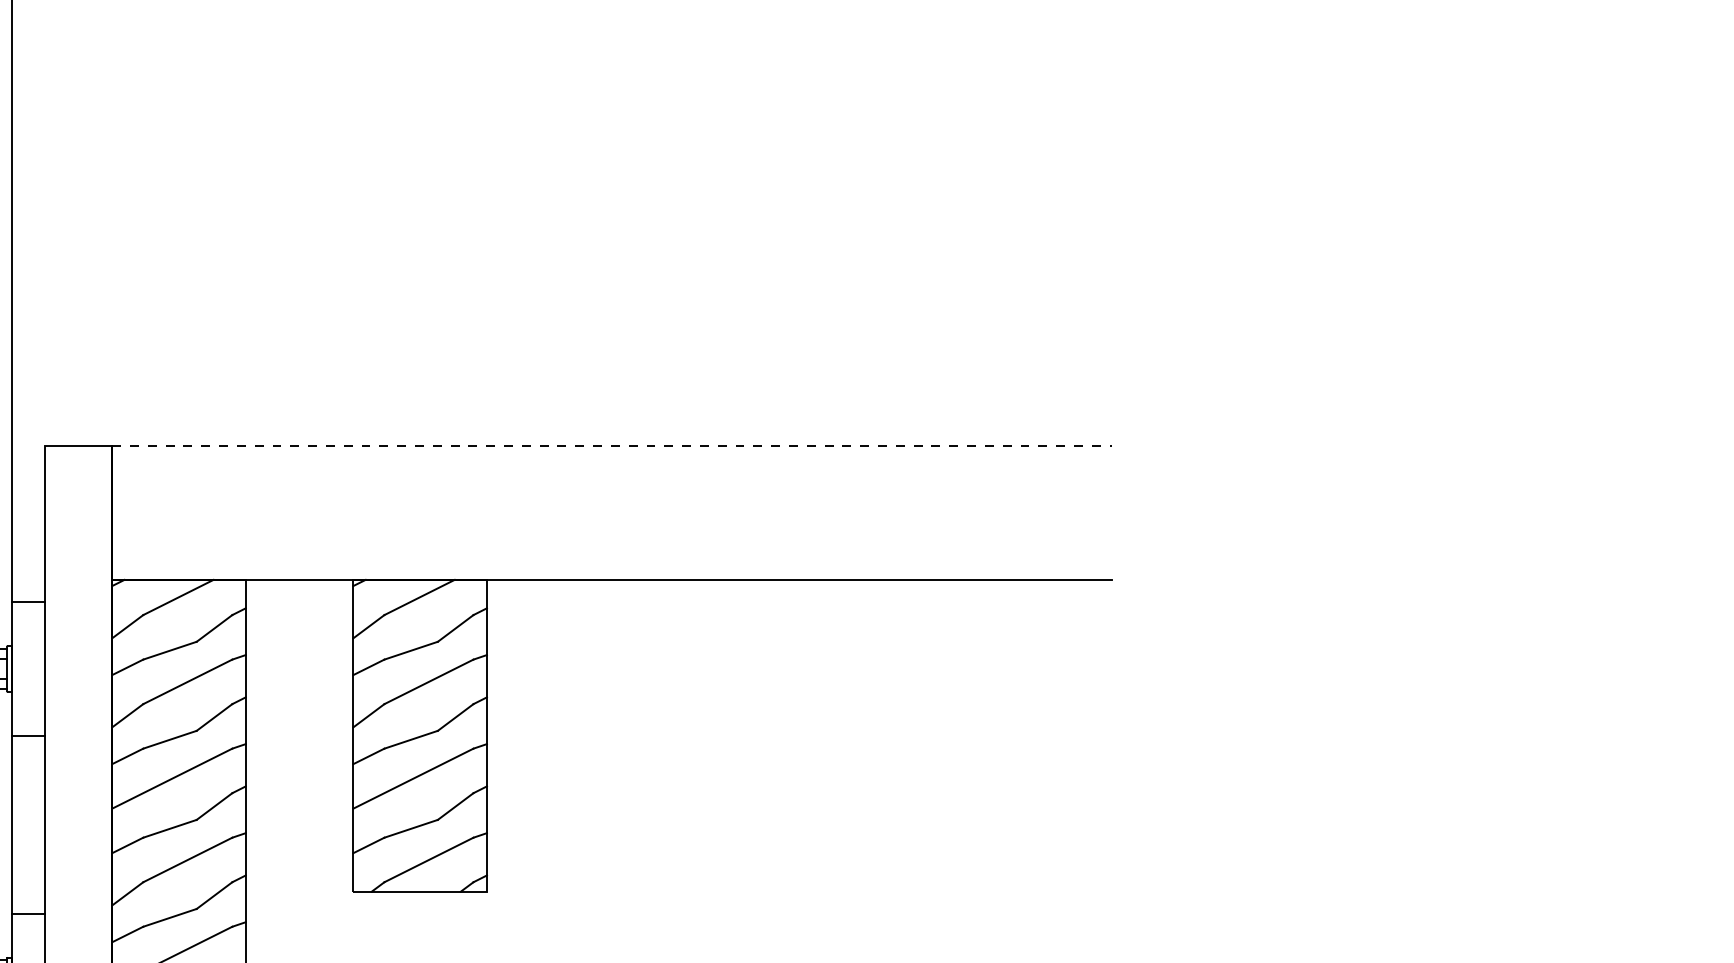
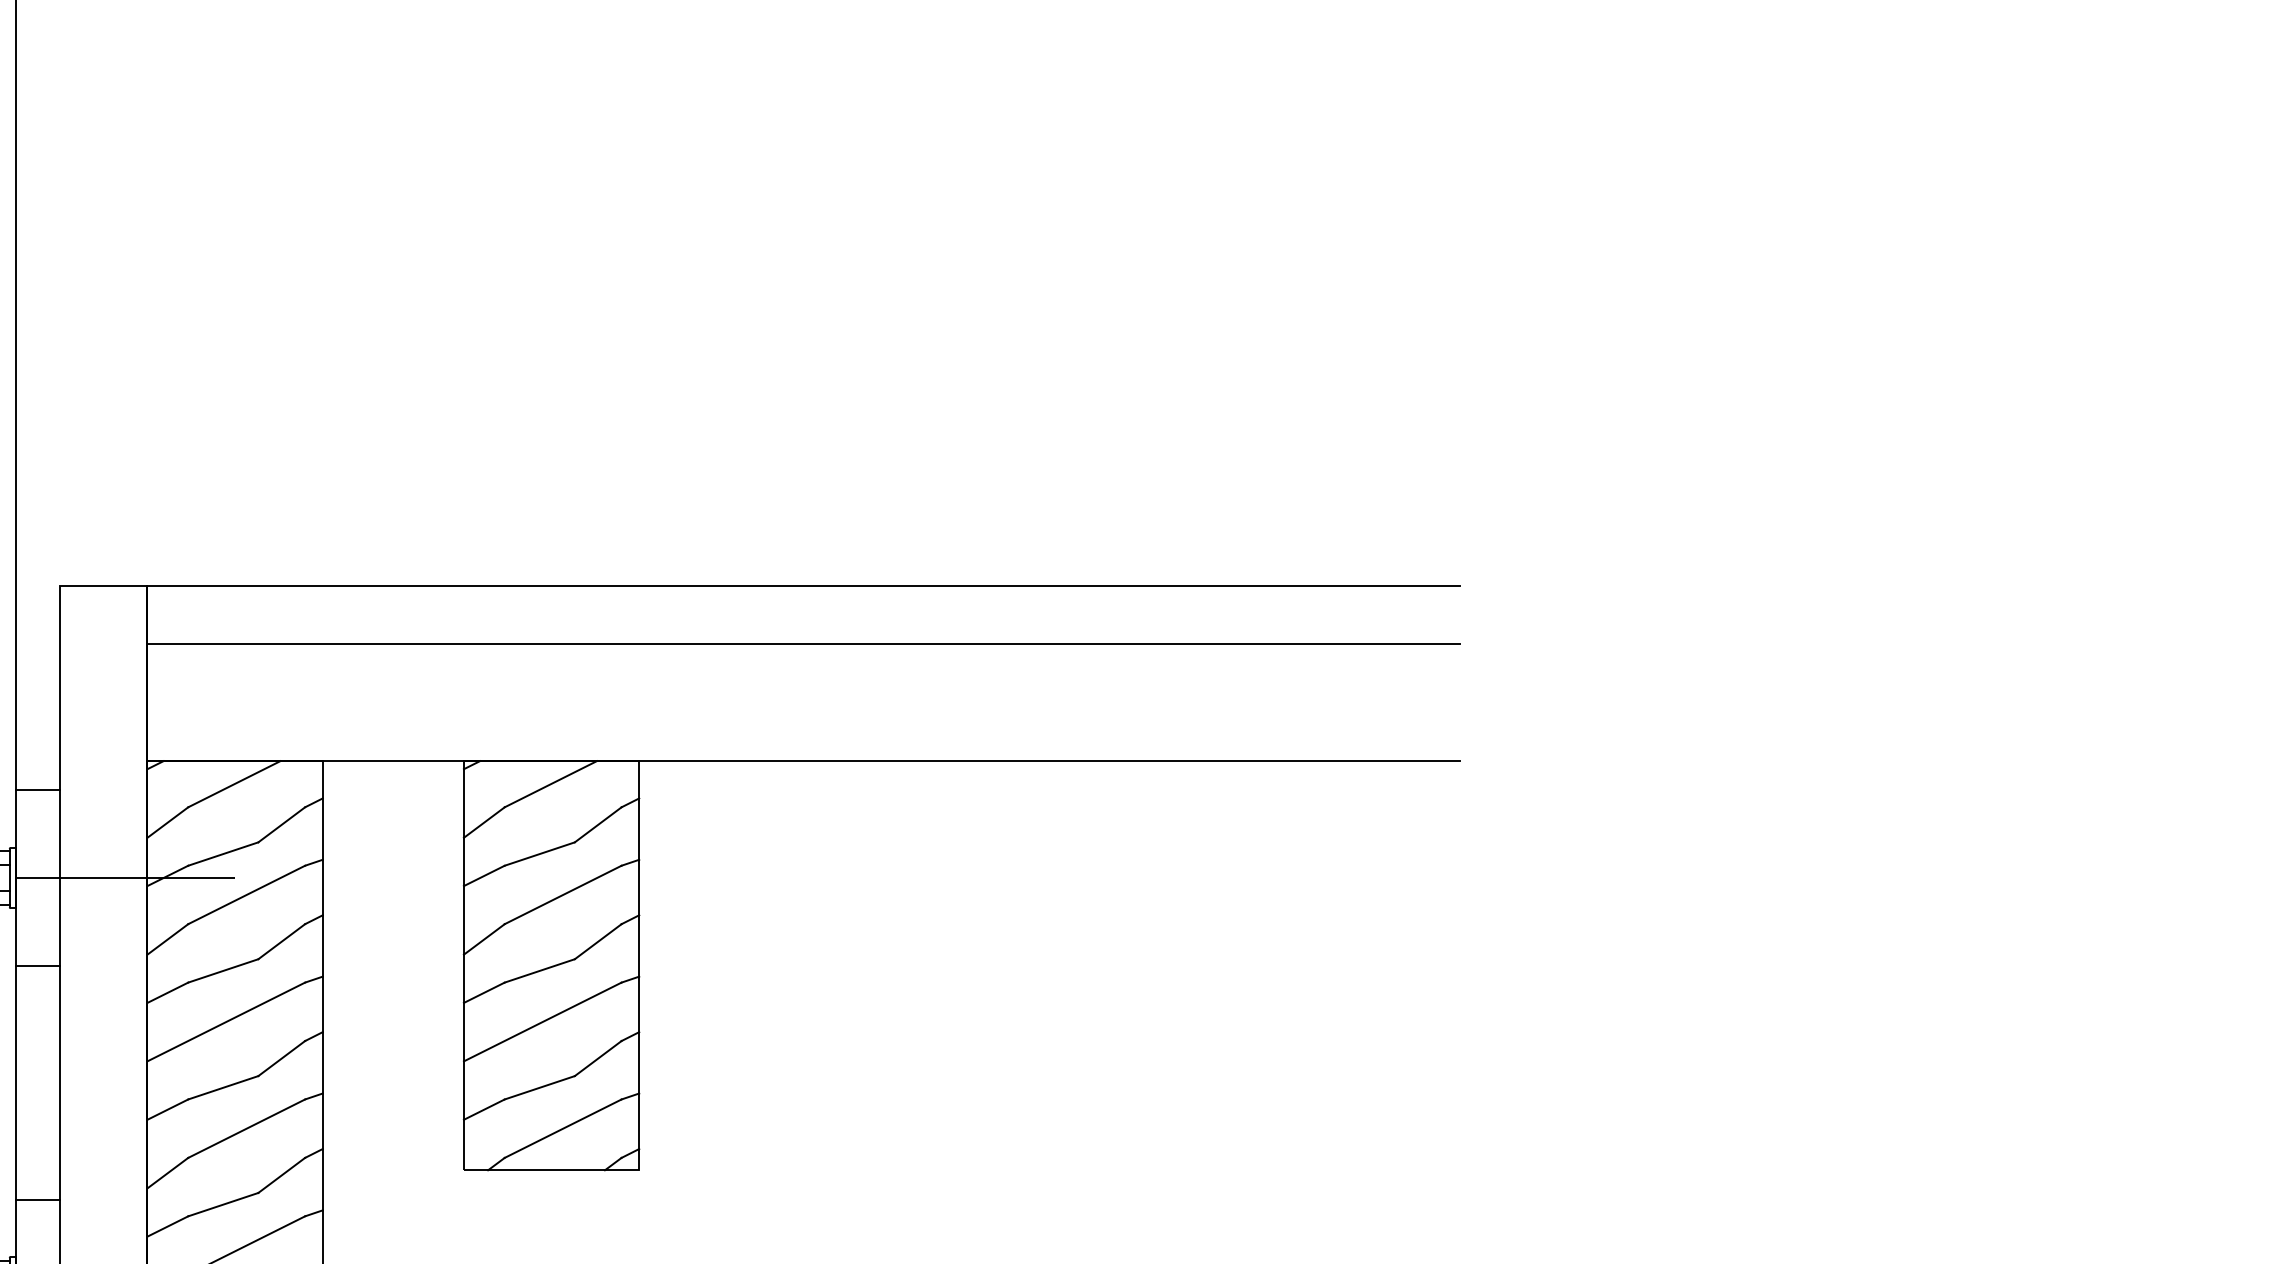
line: (612, 446) -> (804, 585), dashed -> solid
line: (612, 491) -> (803, 644), added
line: (95, 669) -> (125, 878), added

